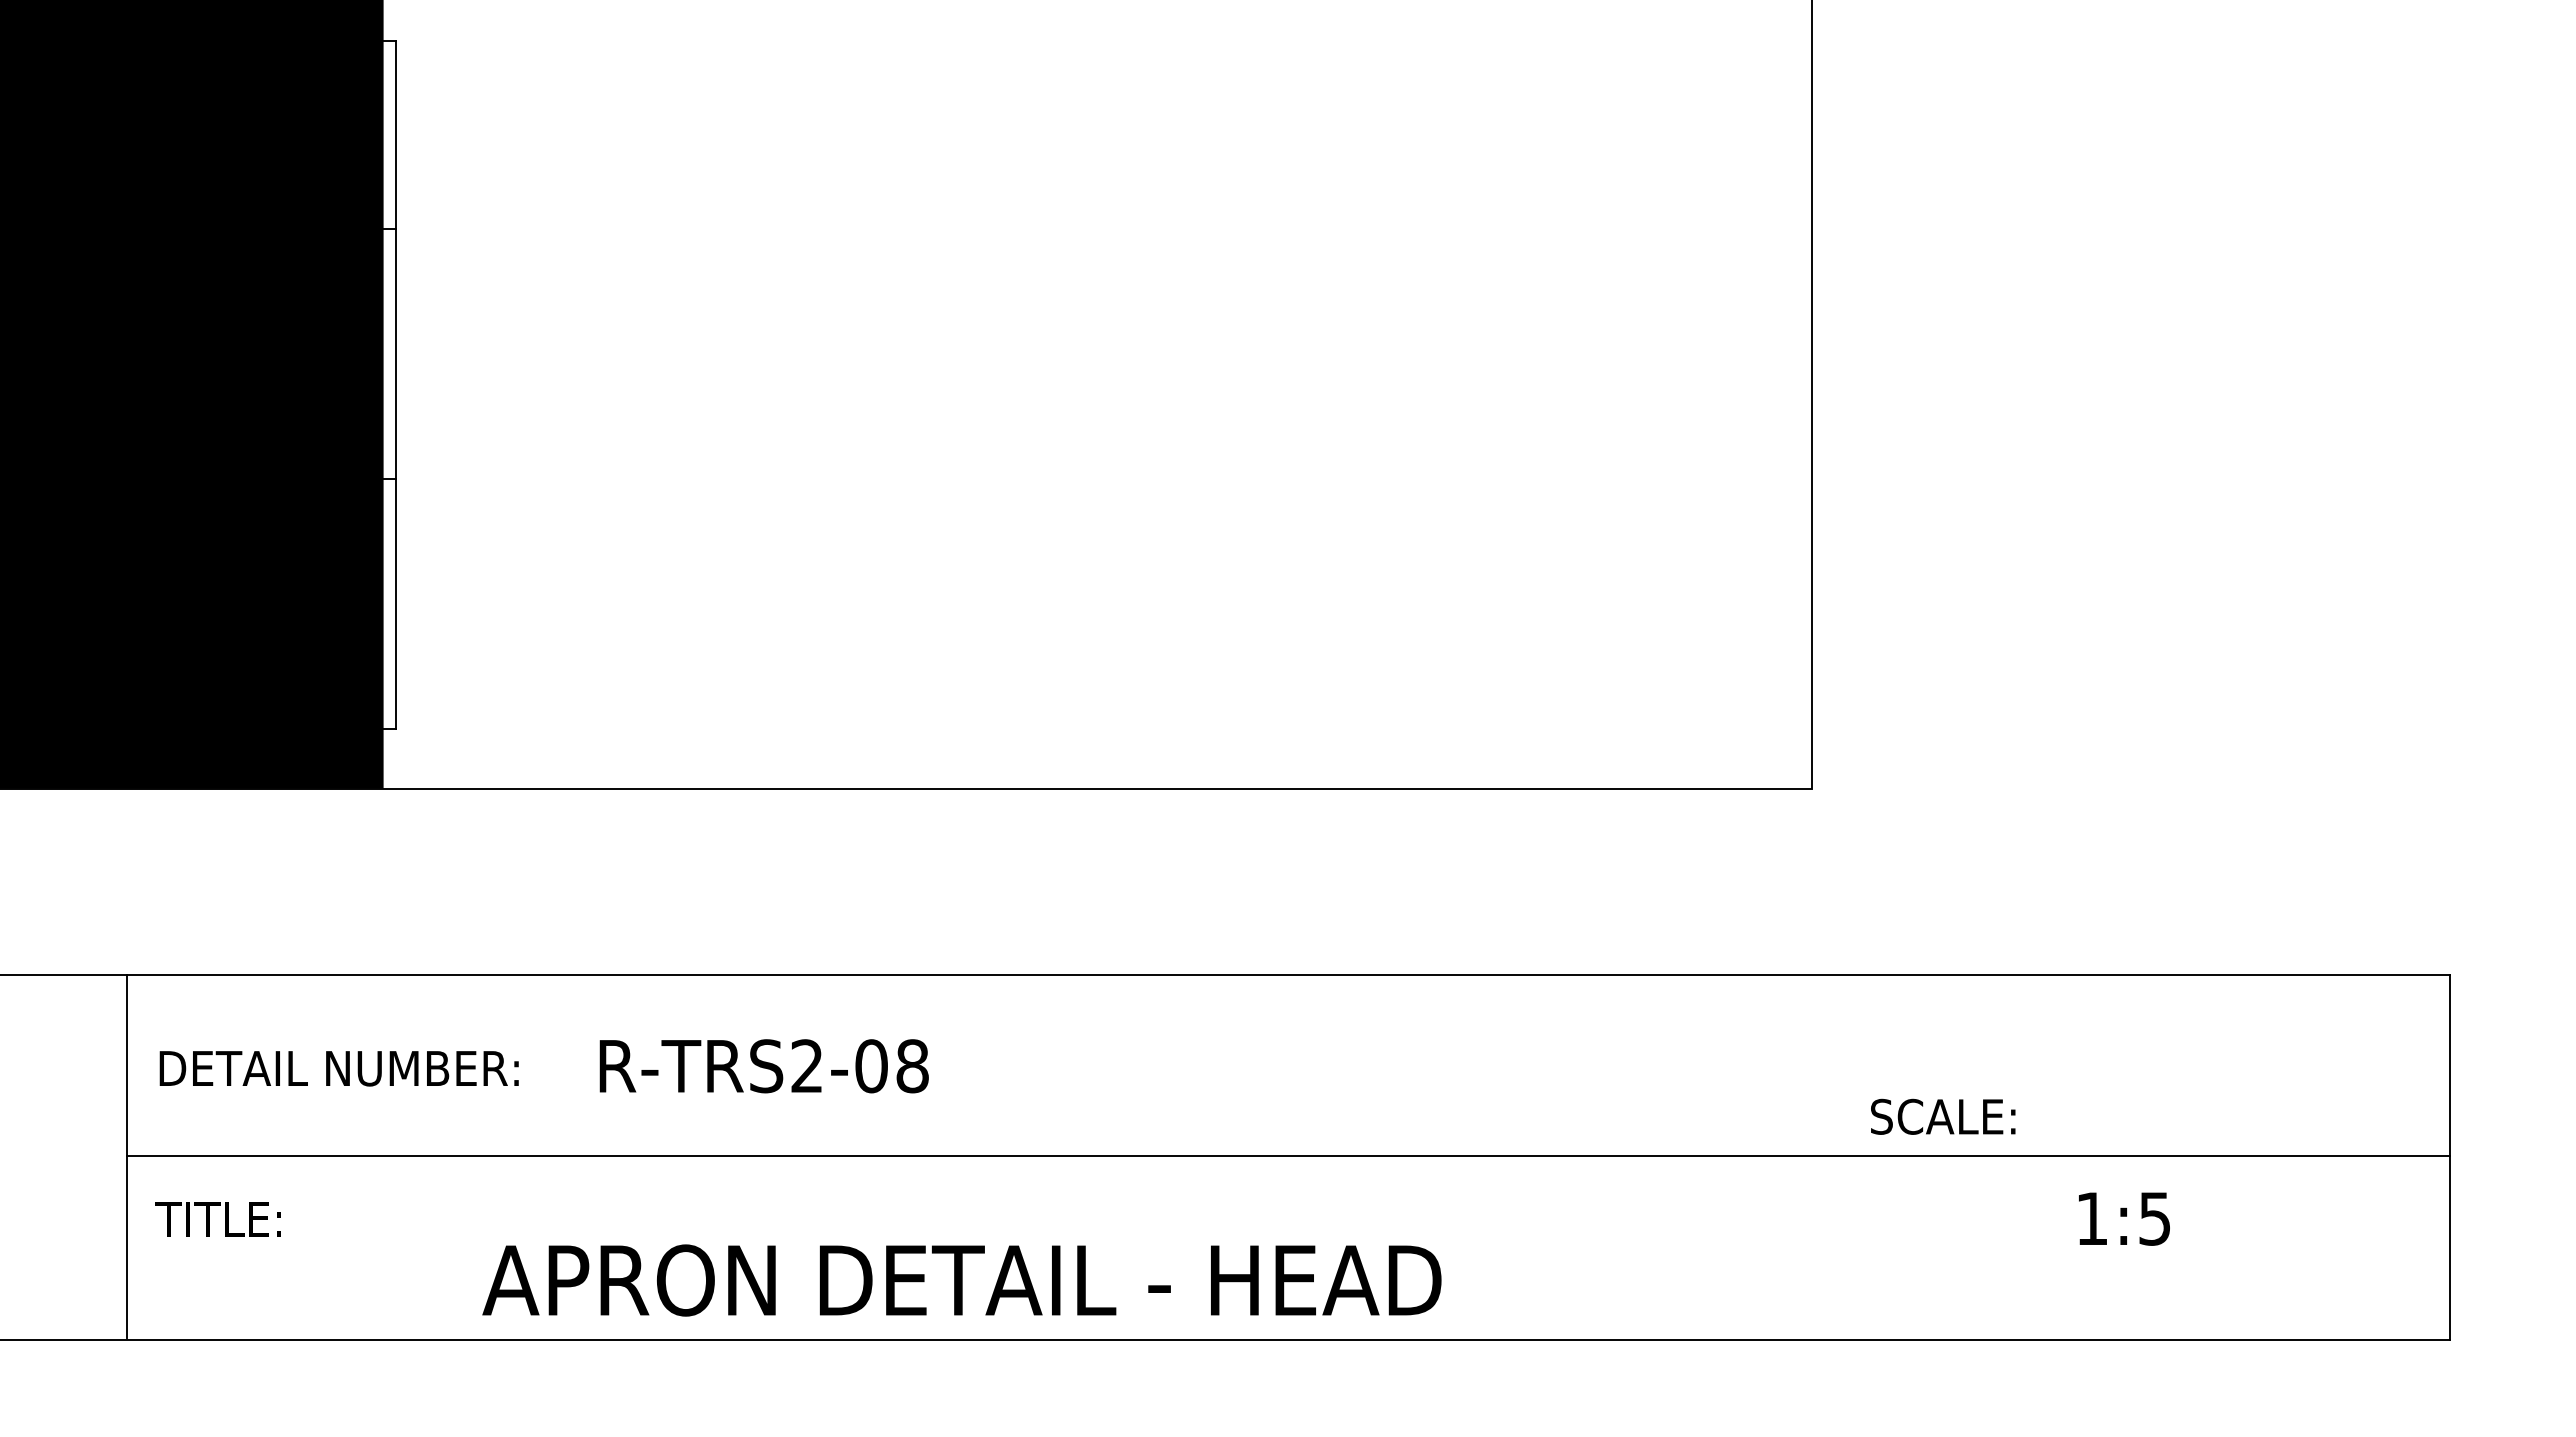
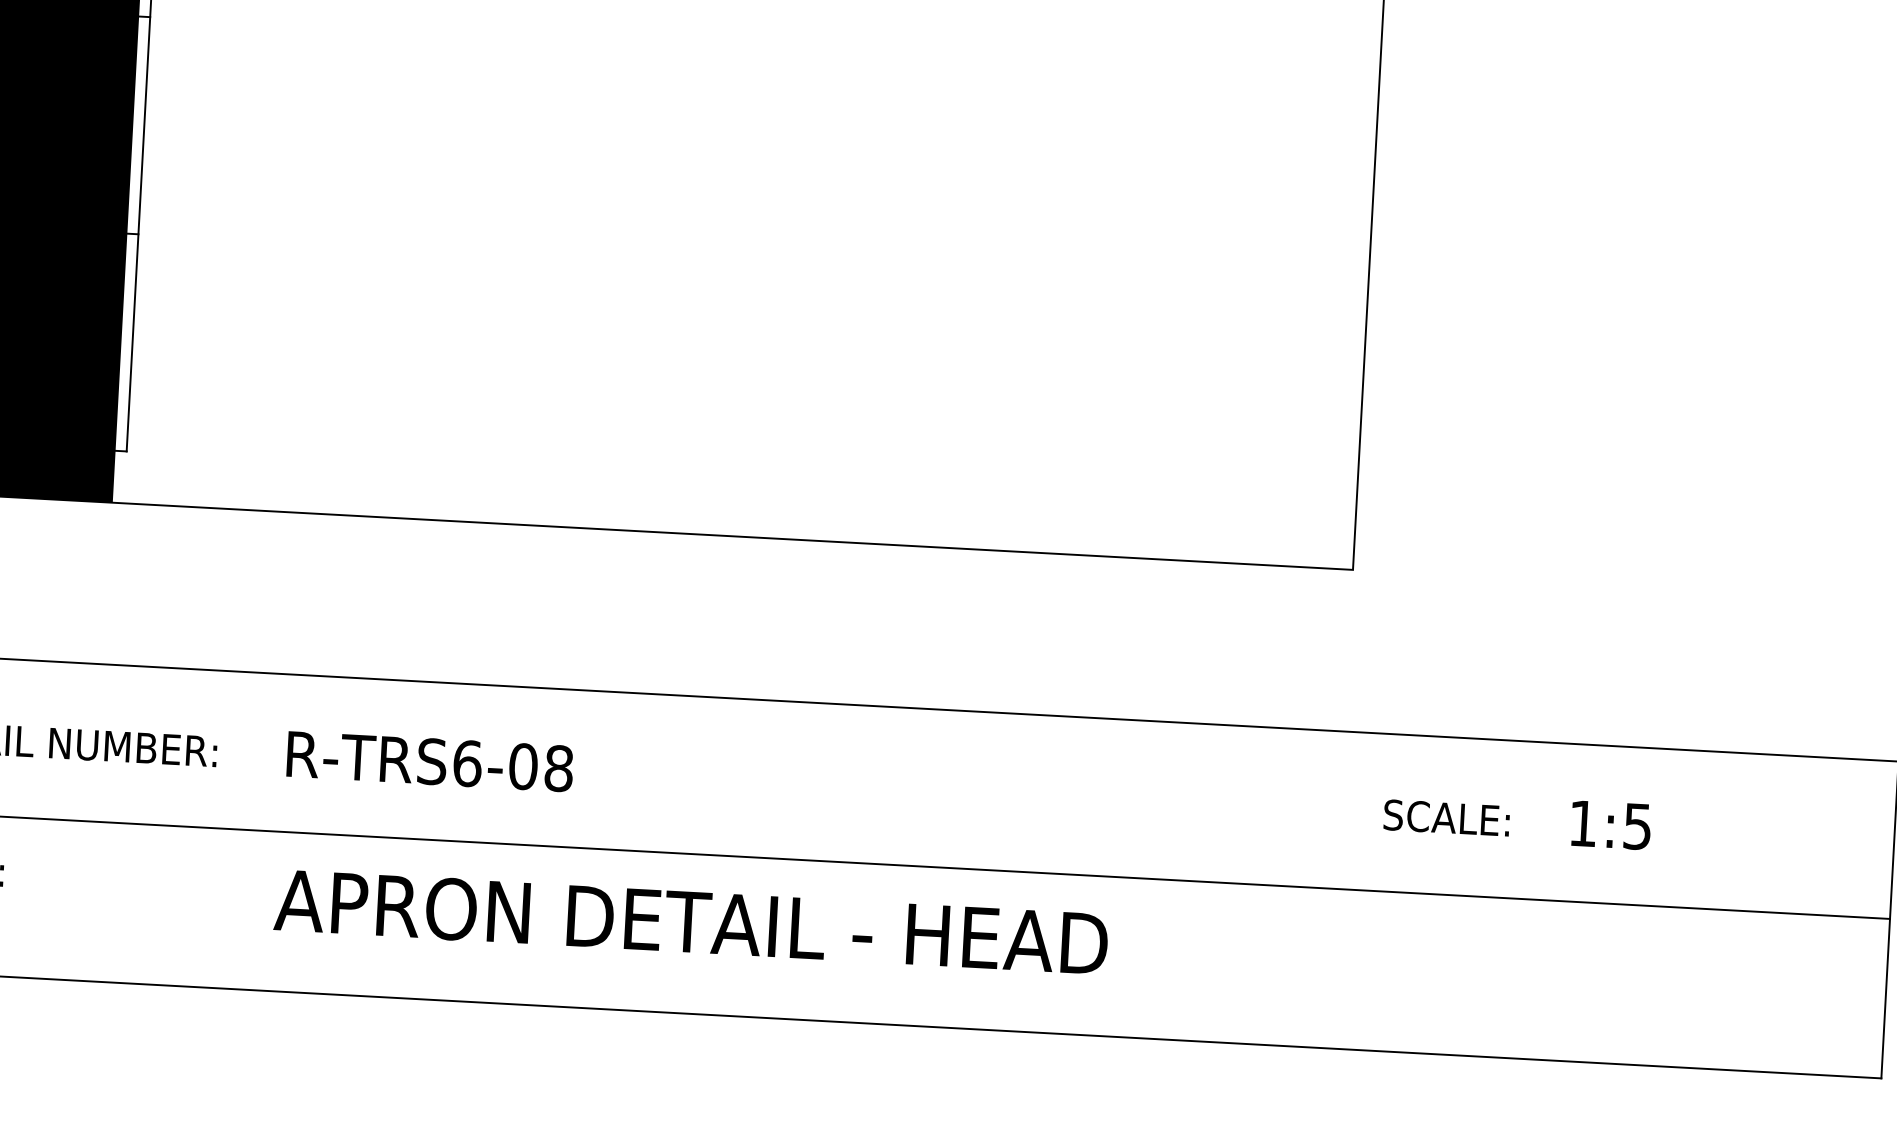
text: (807, 1066) -> (467, 763), R-TRS2-08 -> R-TRS6-08
text: (1943, 1116) -> (1447, 817), moved
text: (2124, 1218) -> (1611, 824), moved
text: (961, 1280) -> (690, 922), moved

